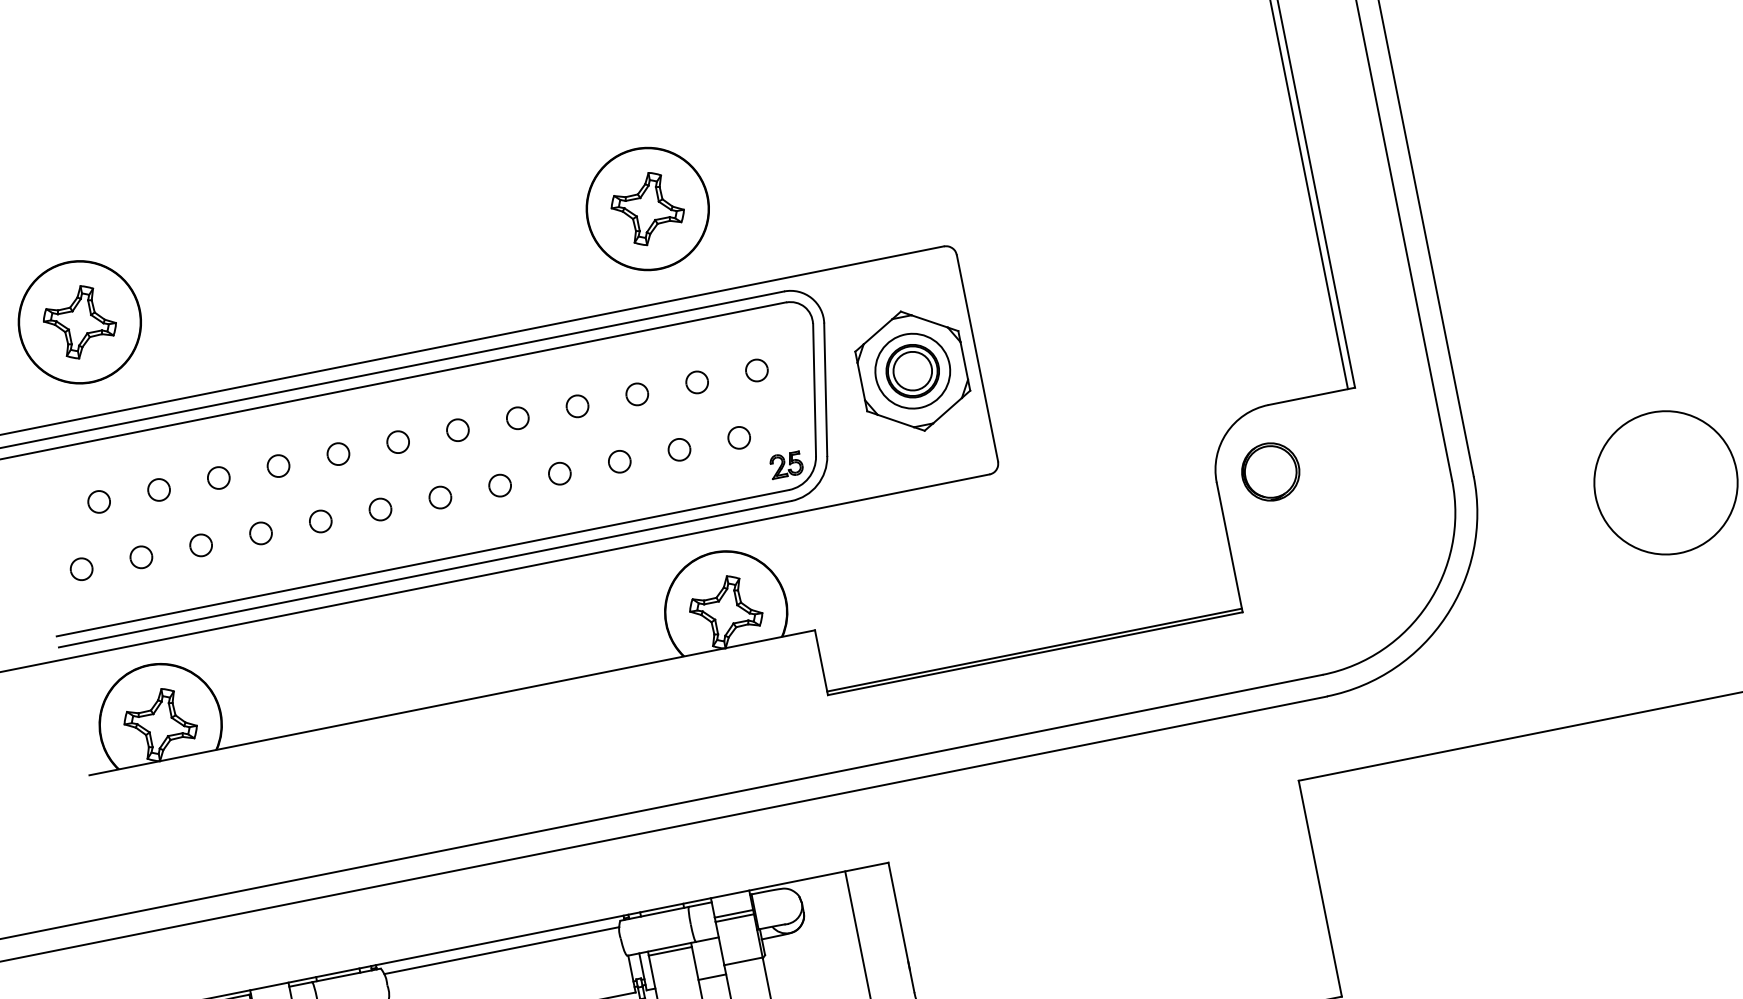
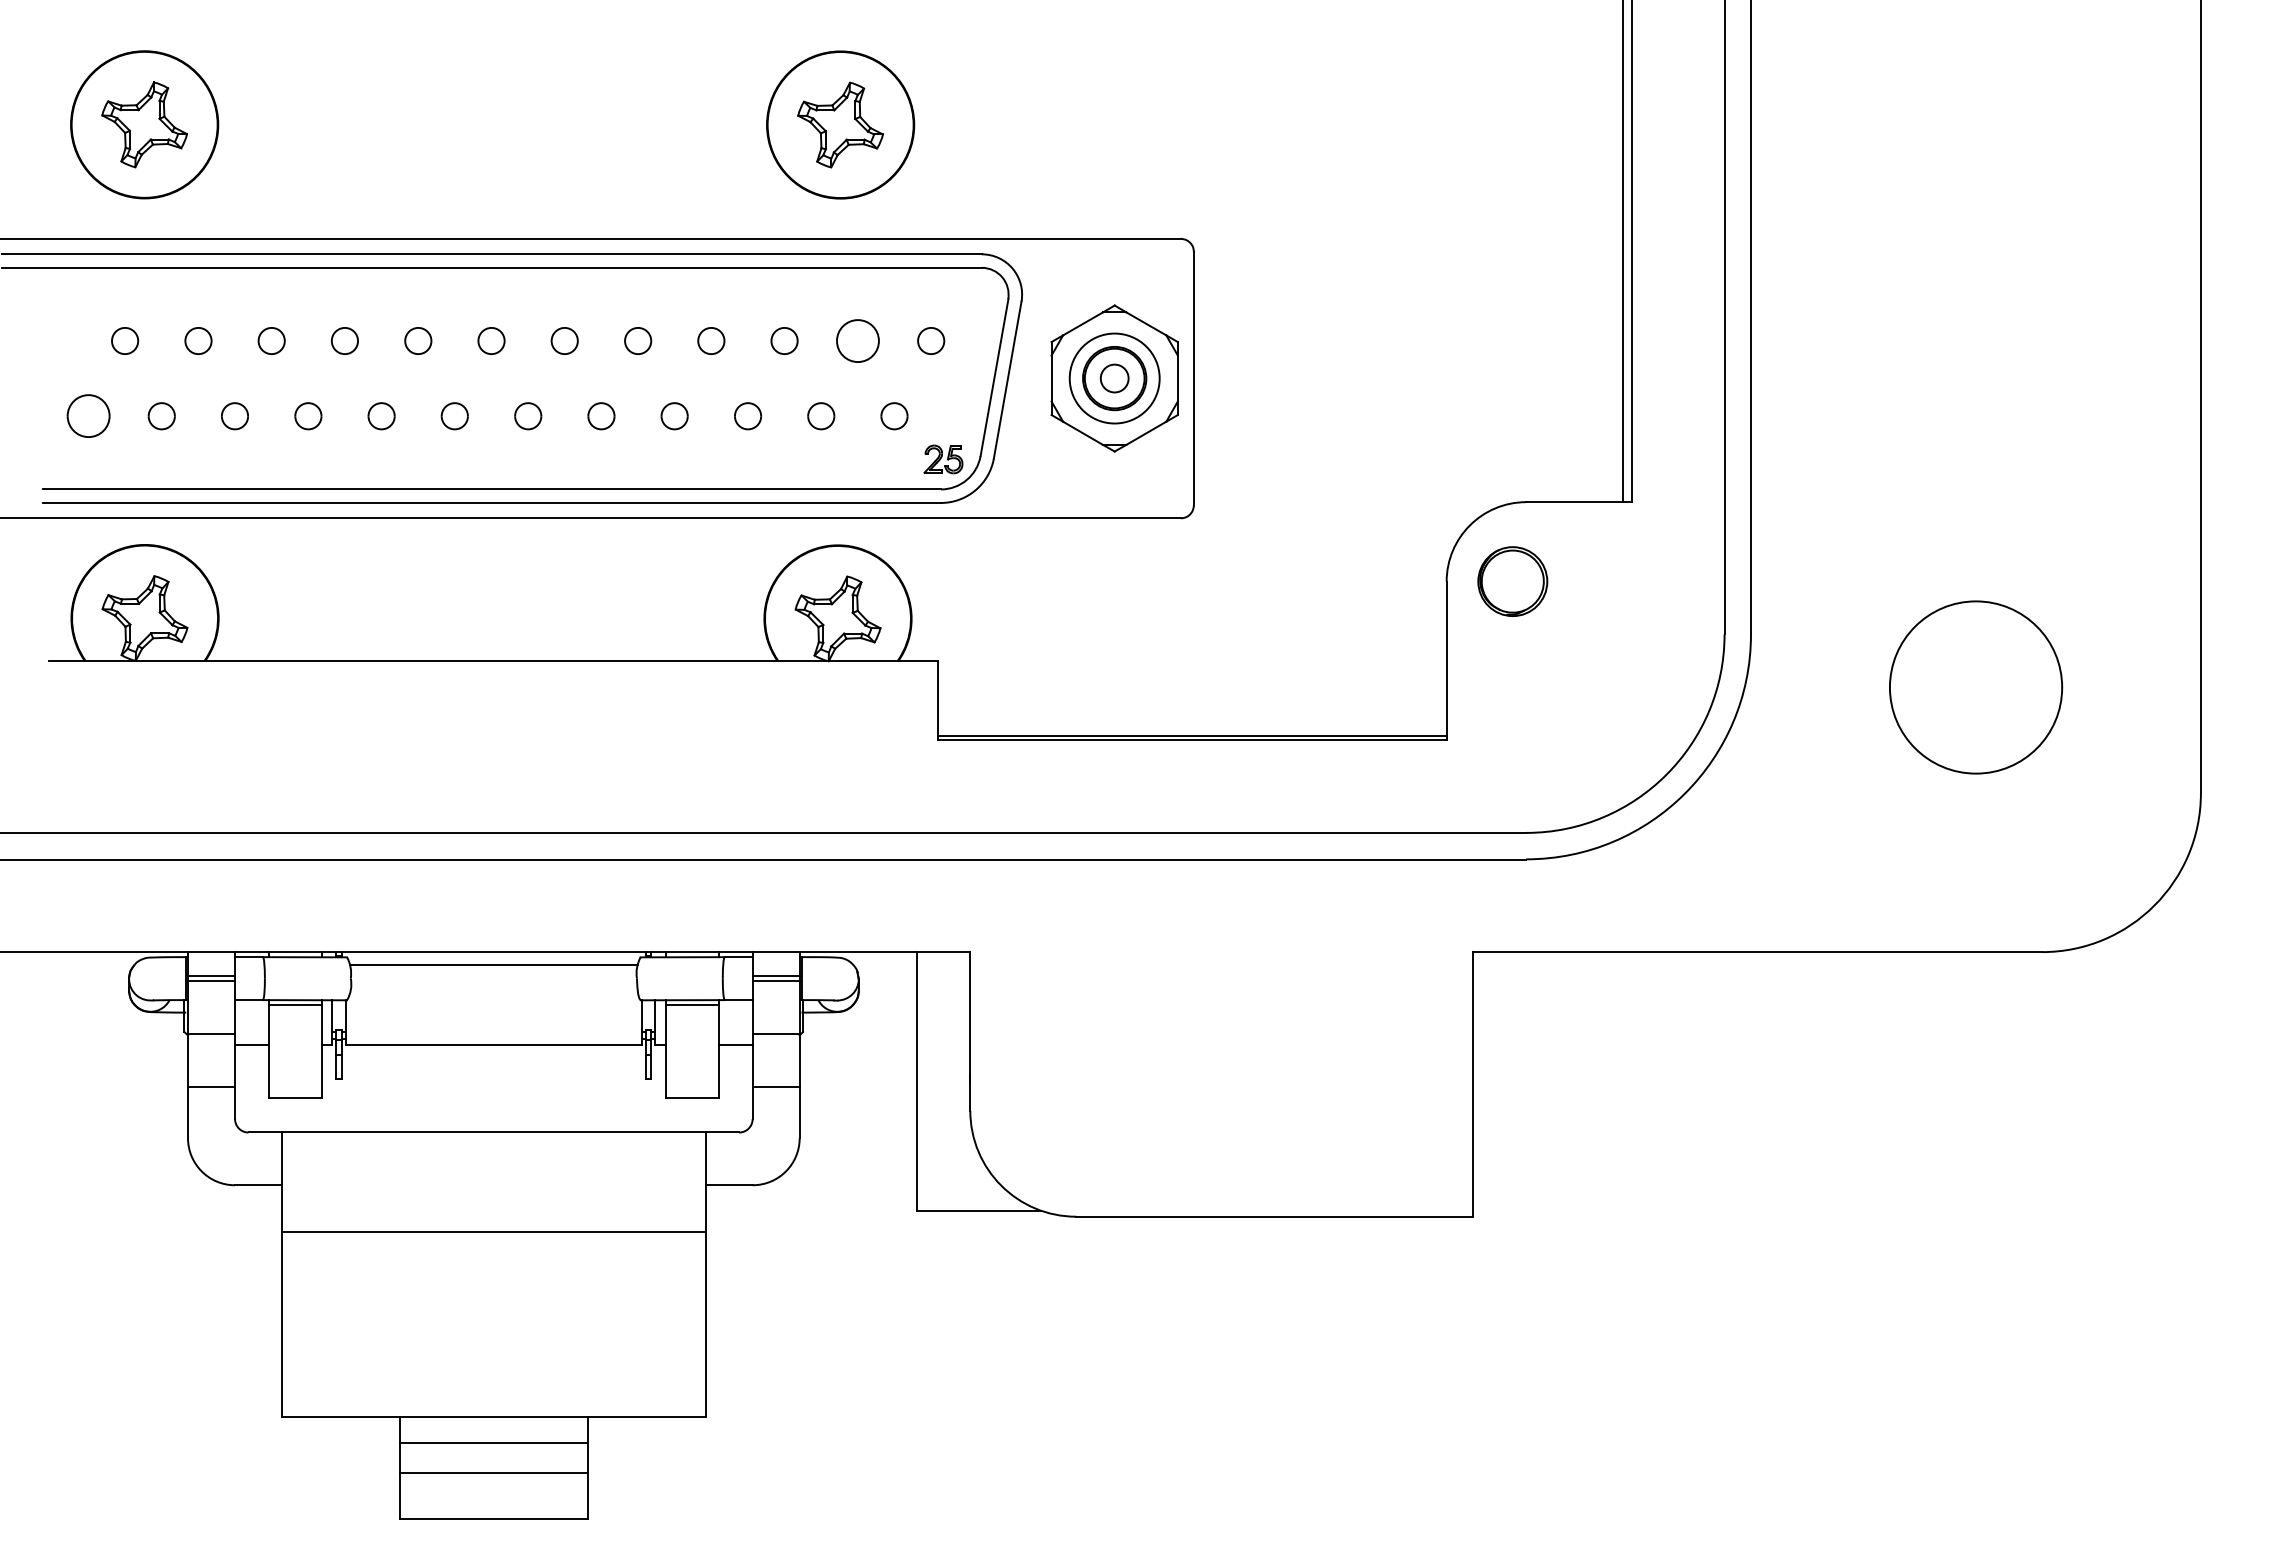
circle: (912, 371) -> (1114, 378), size x0.6
part: (696, 382) -> (857, 340), size x1.6
part: (81, 569) -> (88, 416), size x1.6

